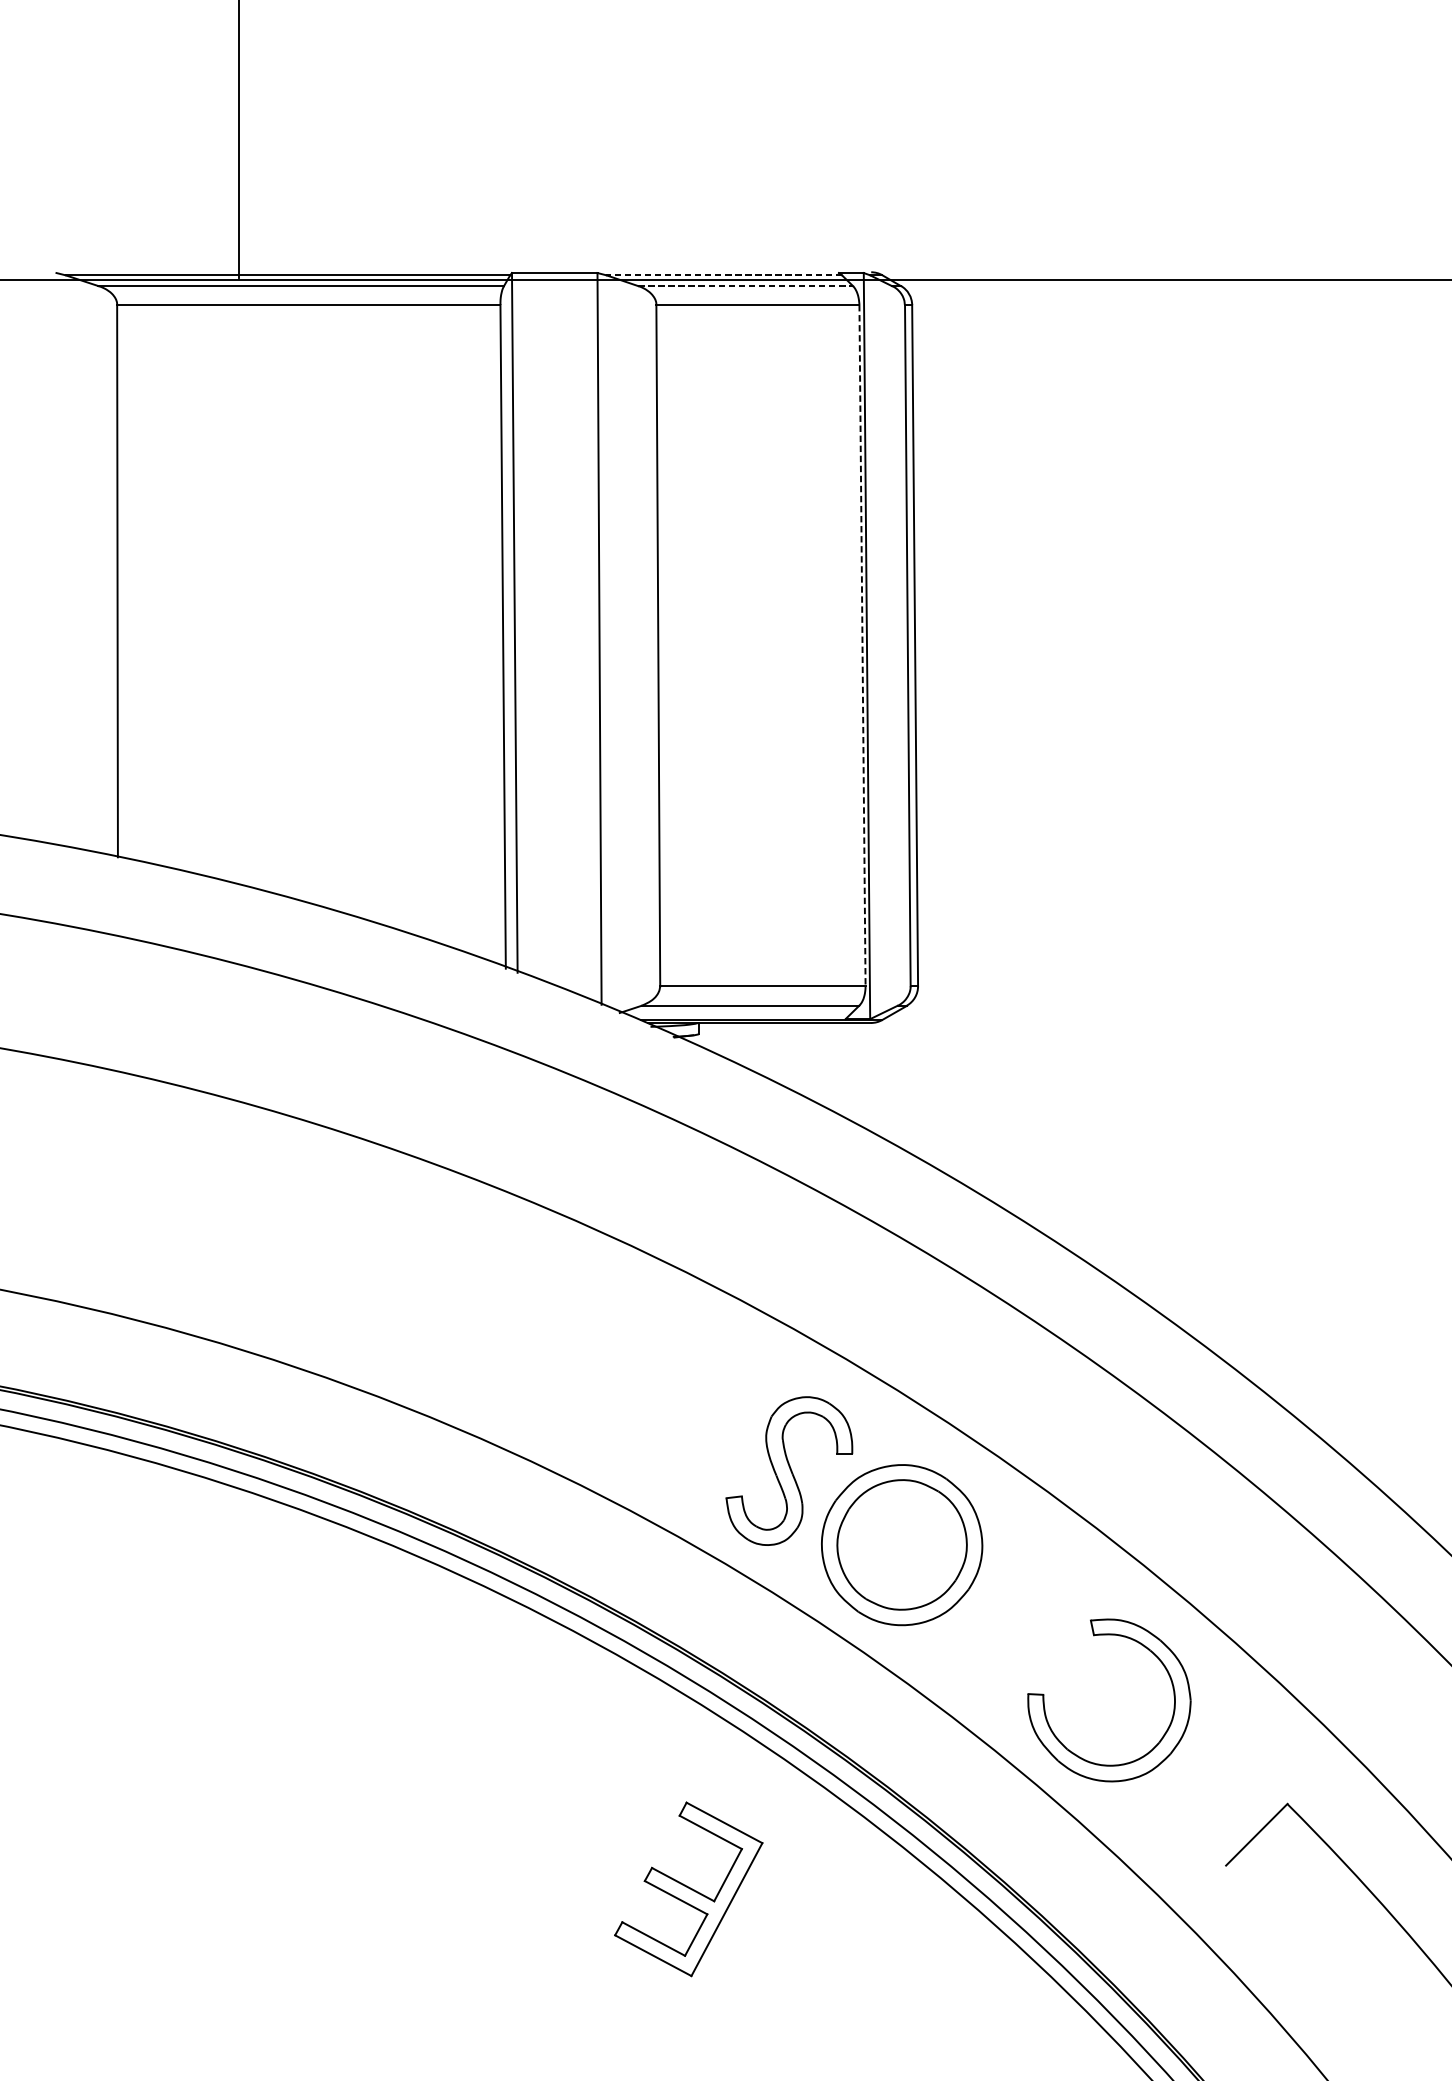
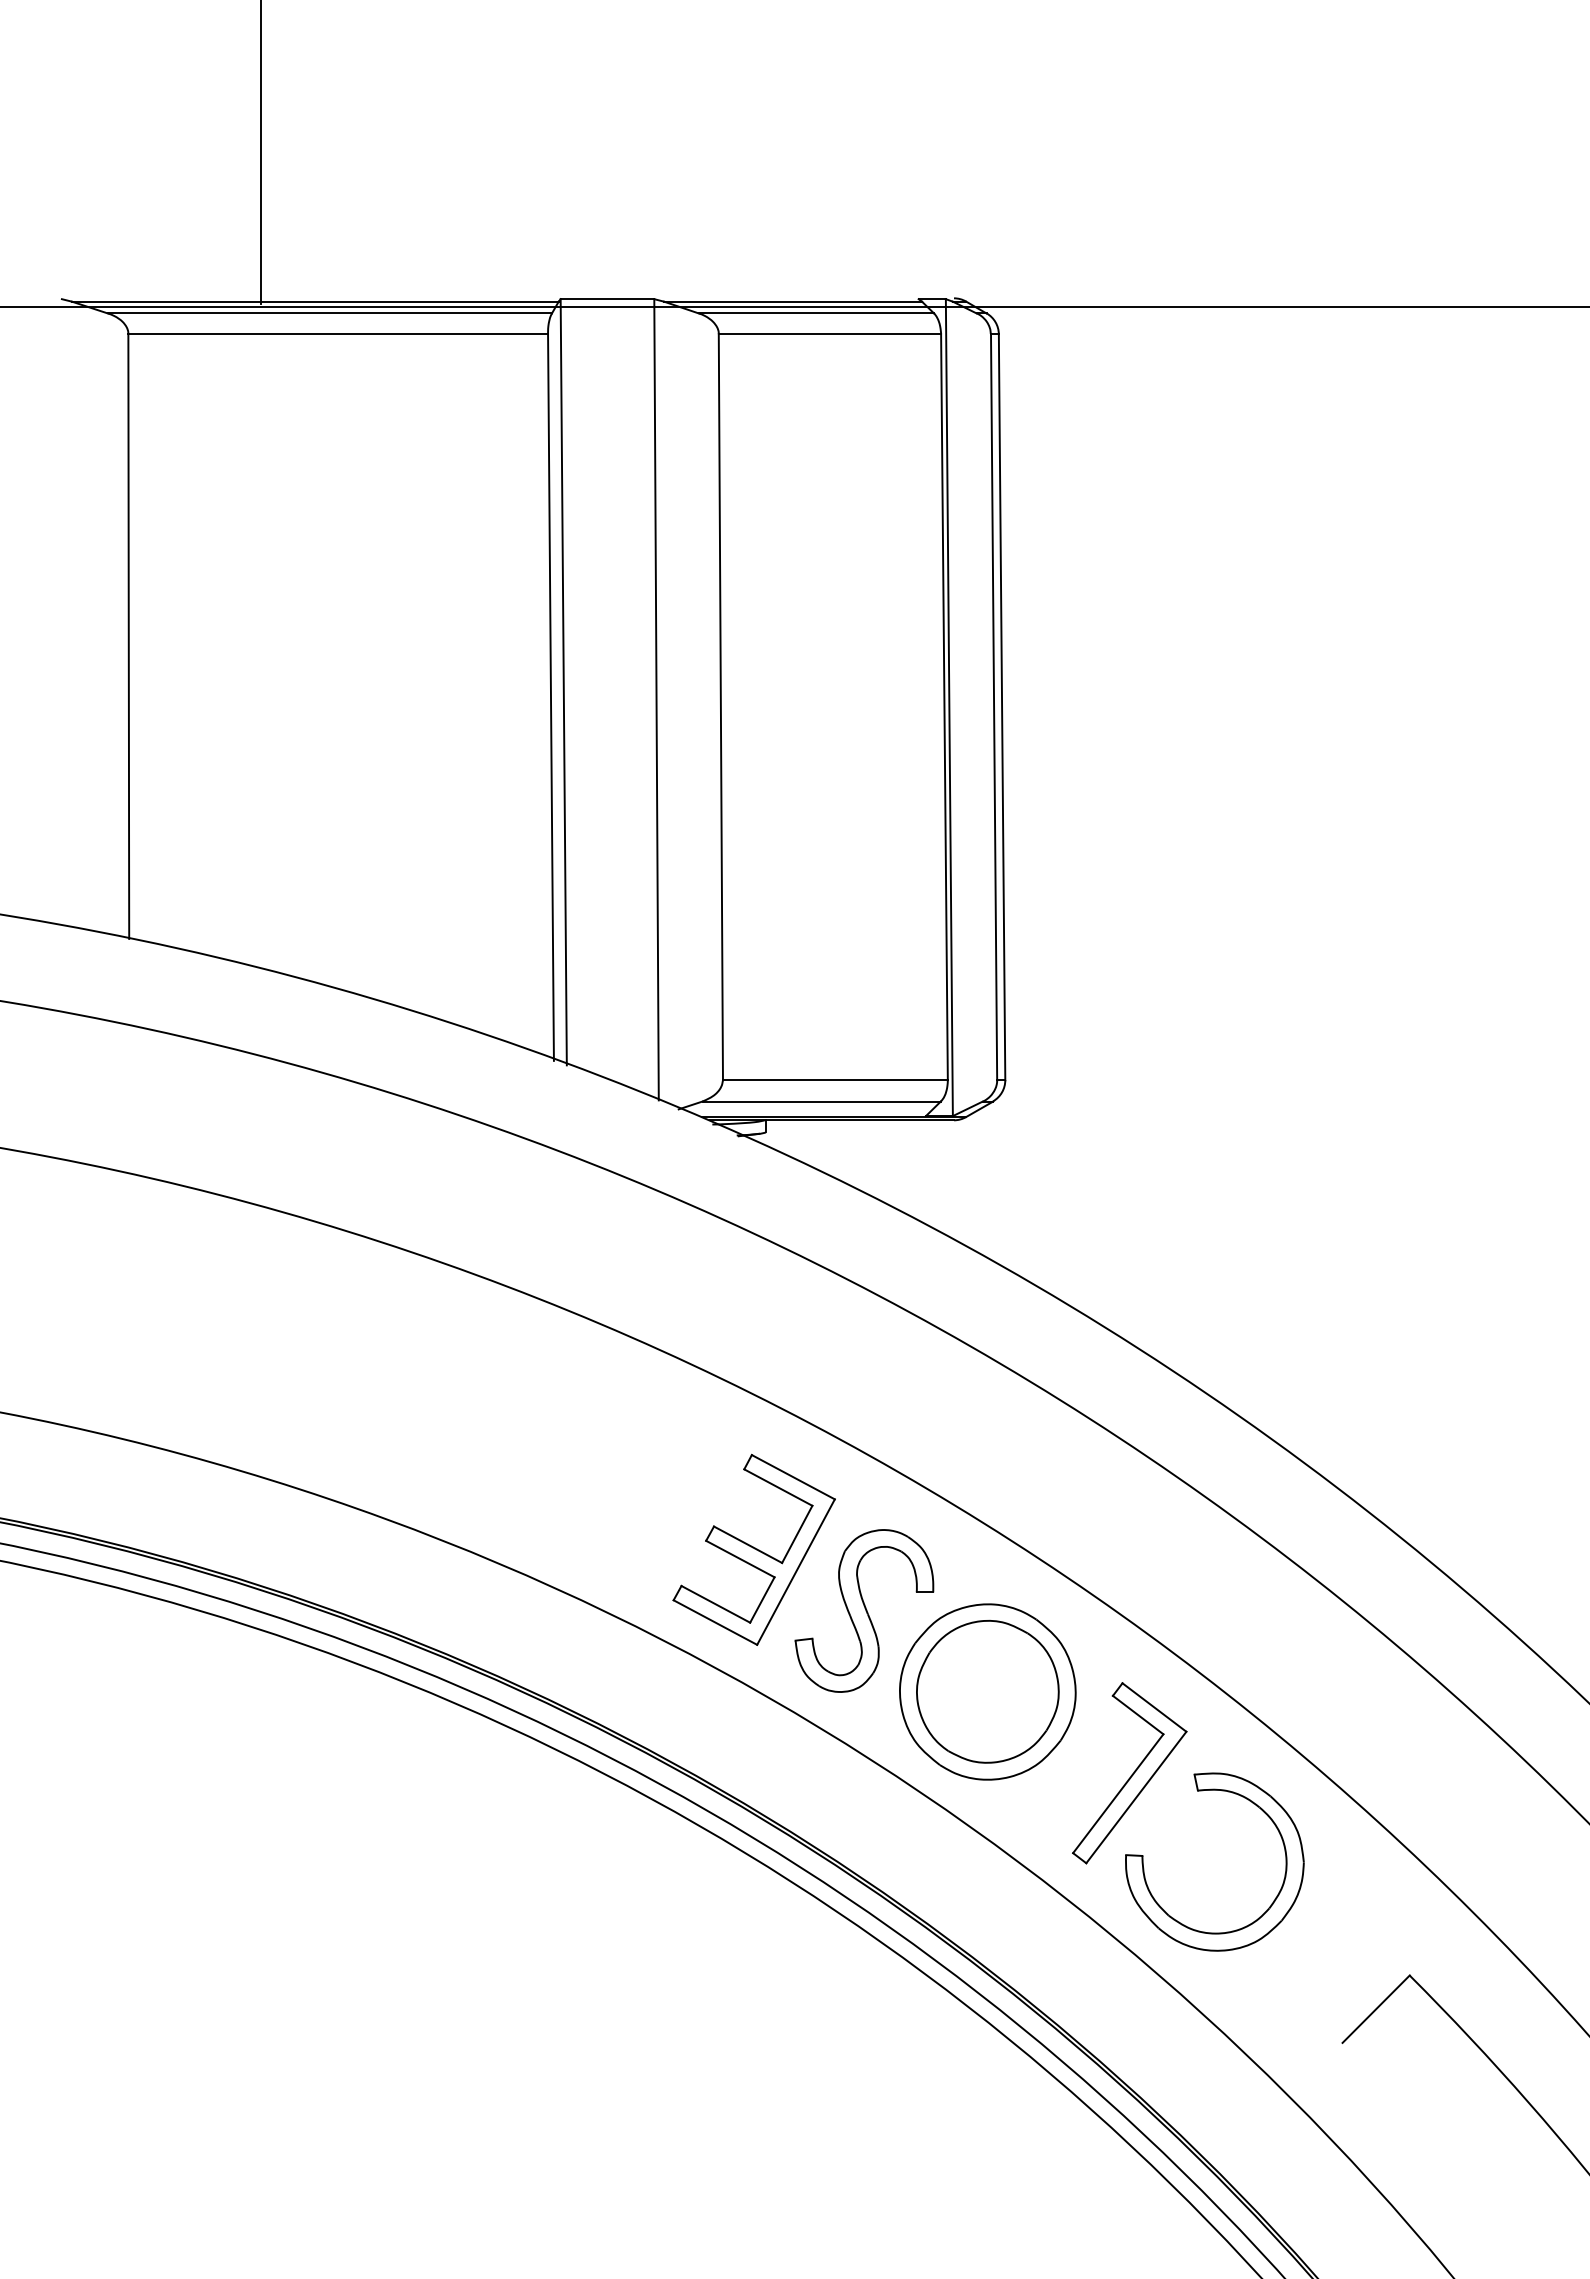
line: (724, 275) -> (793, 301), dashed -> solid
line: (745, 286) -> (816, 313), dashed -> solid
line: (862, 645) -> (944, 707), dashed -> solid
part: (1031, 1619) -> (1129, 1773), added
part: (688, 1888) -> (753, 1549), moved

